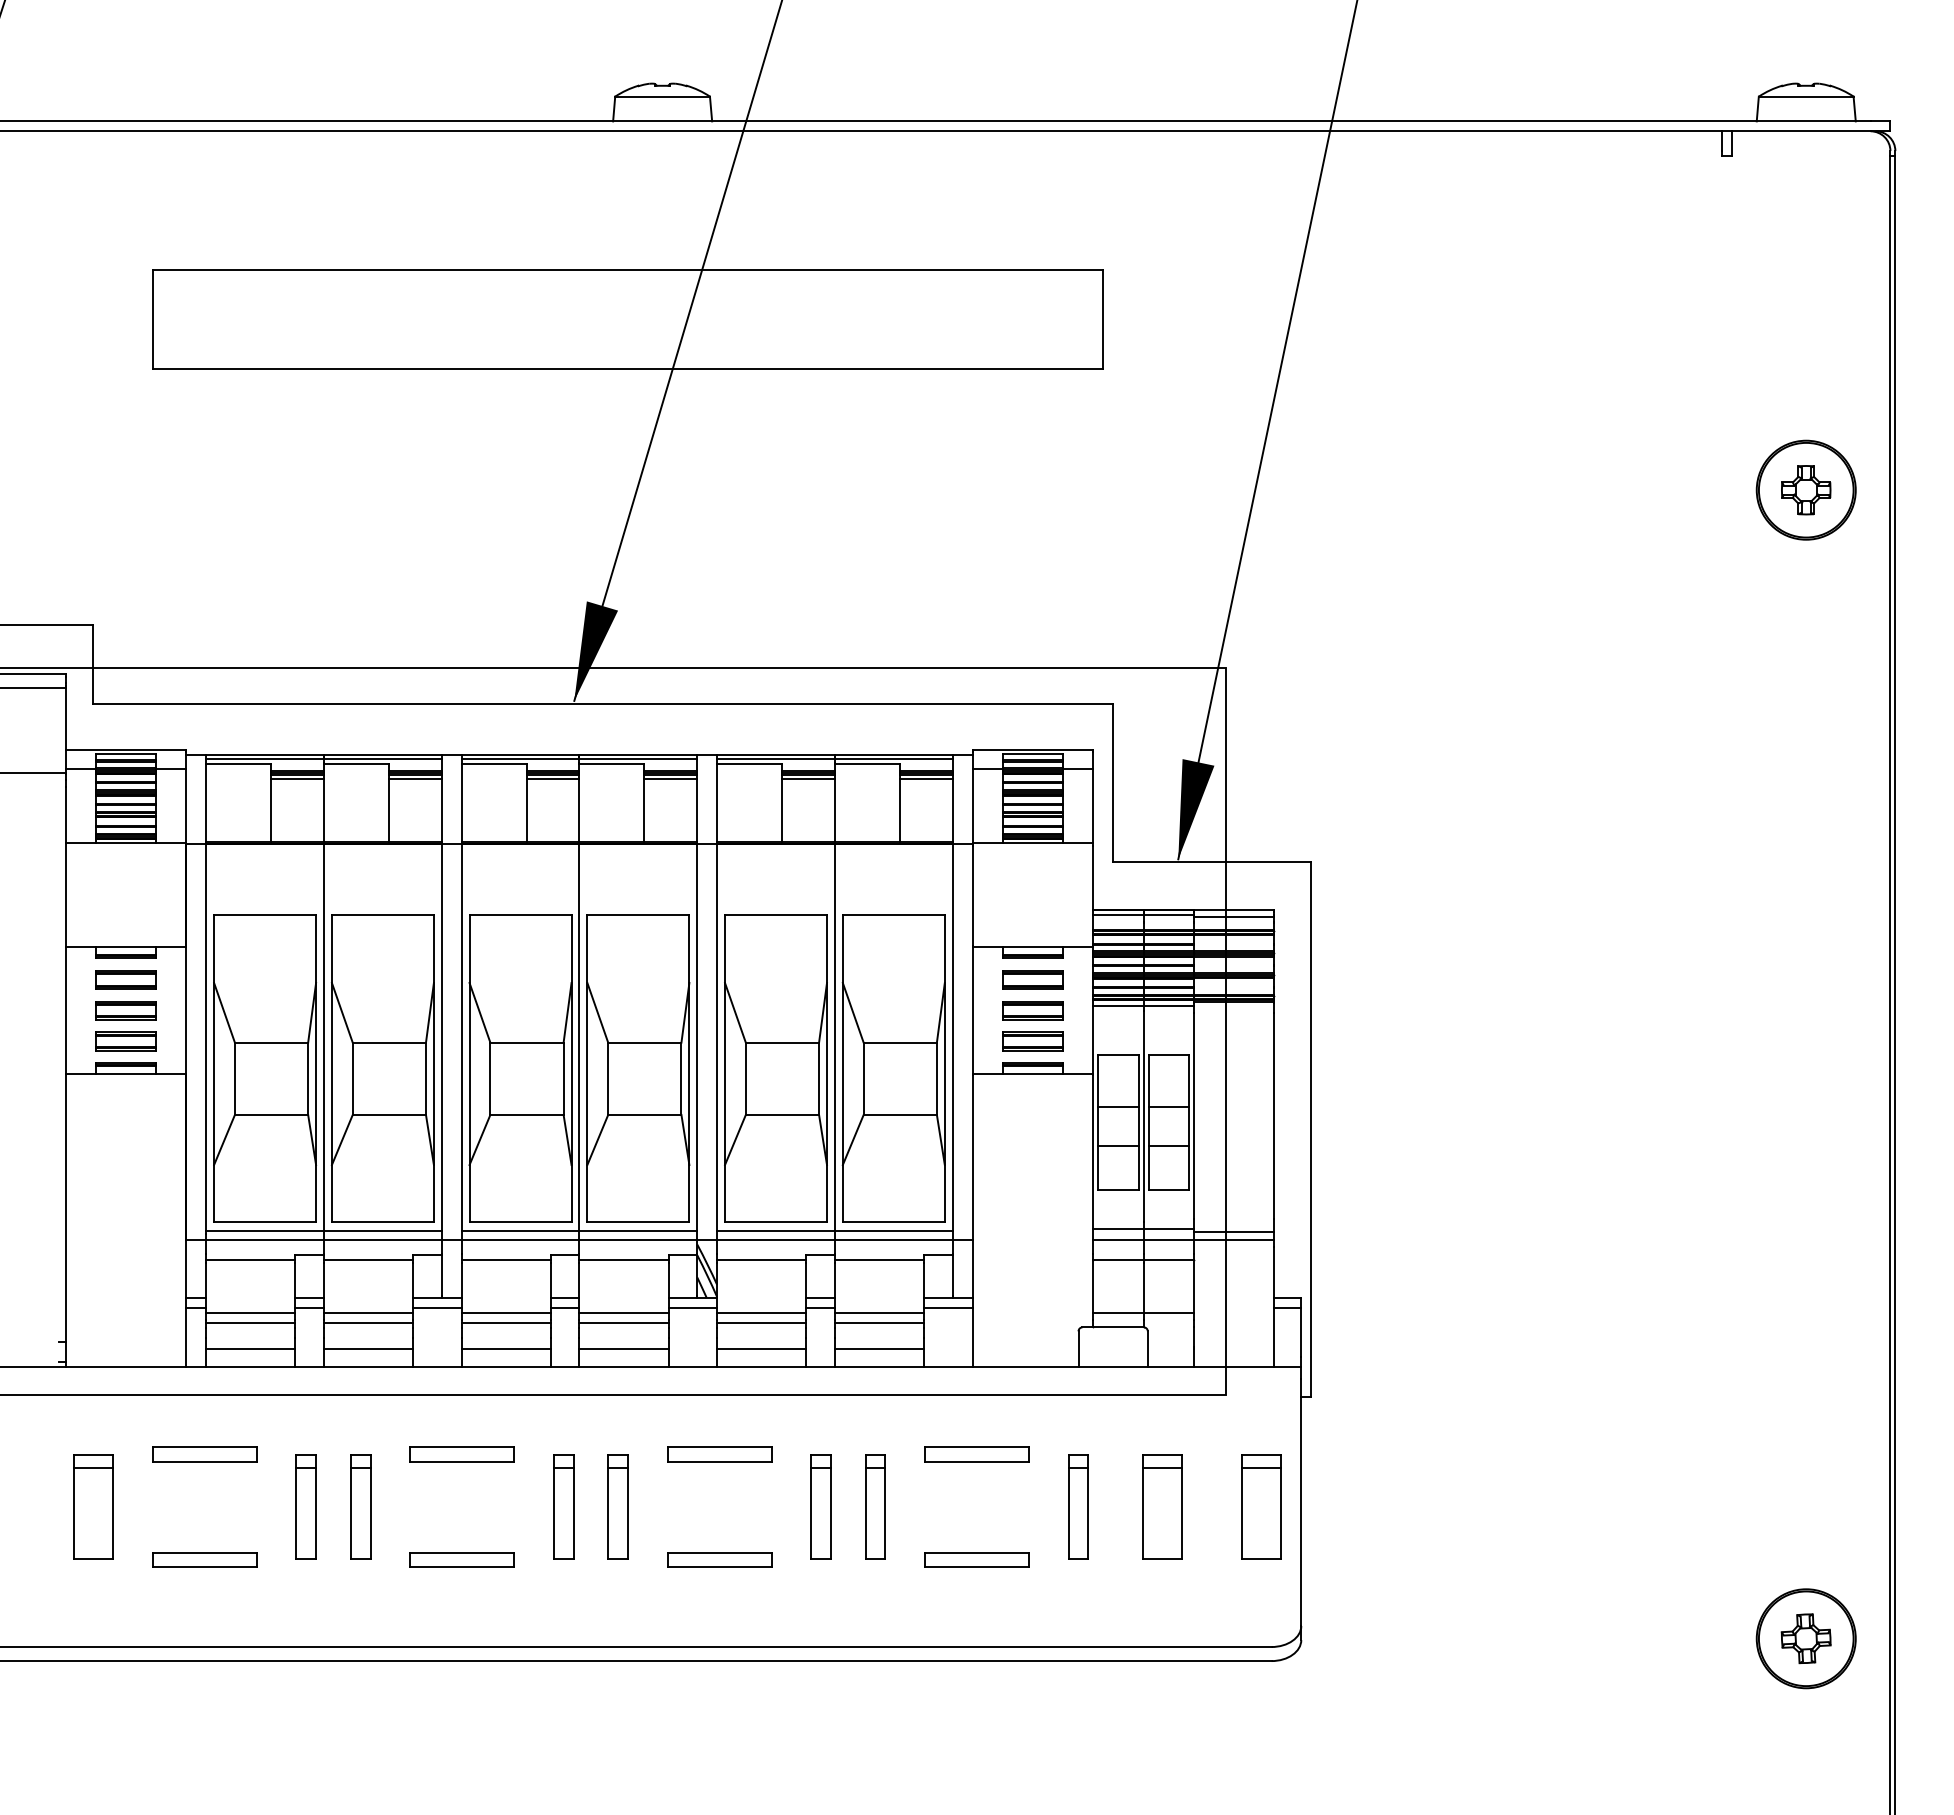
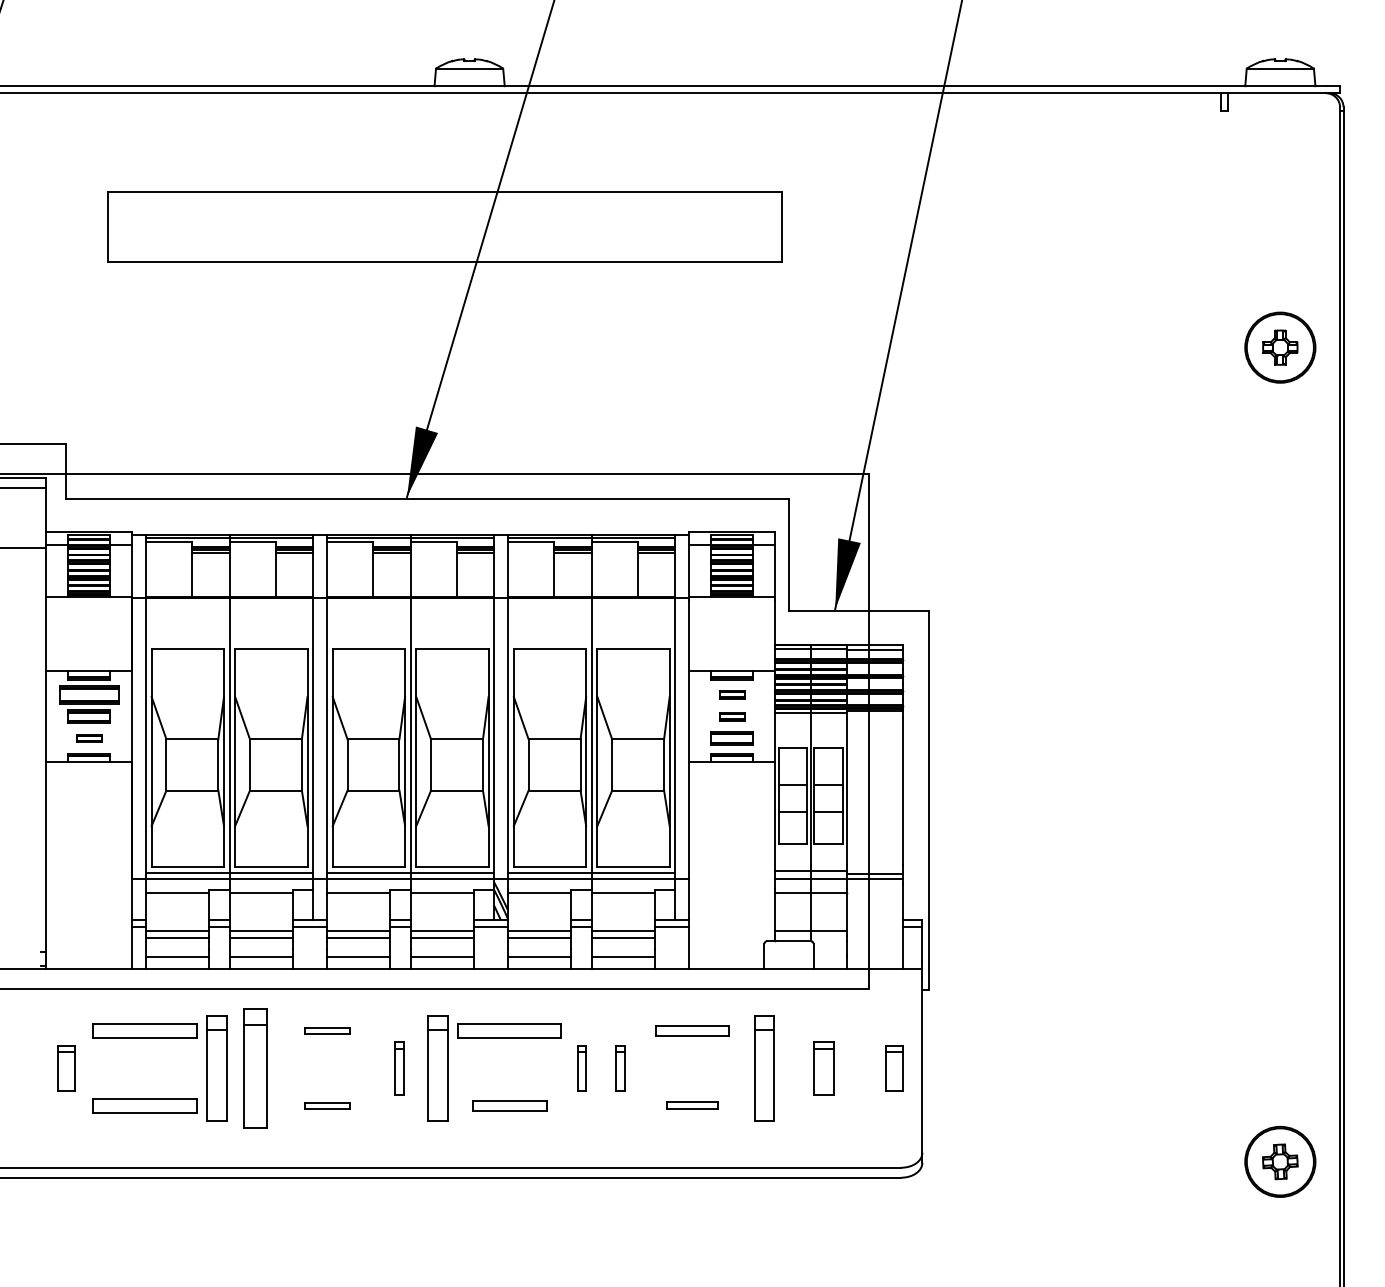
part: (125, 979) -> (88, 694), size x1.4
part: (1032, 979) -> (731, 694), size x0.6
part: (1032, 1010) -> (731, 716), size x0.6
part: (125, 1041) -> (88, 738), size x0.6
part: (204, 1454) -> (144, 1031), size x1.4
part: (461, 1454) -> (327, 1031), size x0.6
part: (719, 1454) -> (509, 1031), size x1.4
part: (93, 1506) -> (66, 1068), size x0.6
part: (305, 1506) -> (216, 1068), size x1.4
part: (360, 1506) -> (255, 1068), size x1.6
part: (563, 1506) -> (399, 1068), size x0.7
part: (617, 1506) -> (437, 1068), size x1.4
part: (820, 1506) -> (581, 1068), size x0.6
part: (875, 1506) -> (620, 1068), size x0.6
part: (1078, 1506) -> (764, 1068), size x1.4
part: (1162, 1506) -> (824, 1068), size x0.7
part: (1261, 1506) -> (894, 1068), size x0.6
part: (204, 1559) -> (144, 1105), size x1.4
part: (461, 1559) -> (327, 1105), size x0.6
part: (976, 1559) -> (692, 1105), size x0.7

